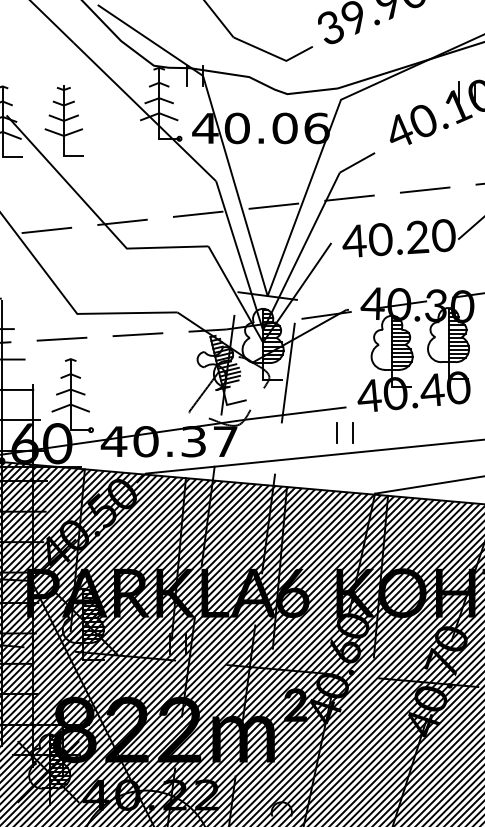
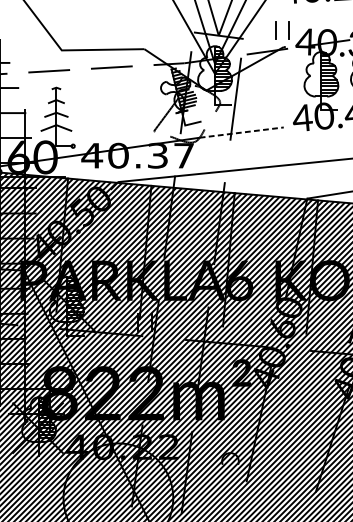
line: (296, 413) -> (242, 132), solid -> dashed
part: (337, 432) -> (276, 30), moved

